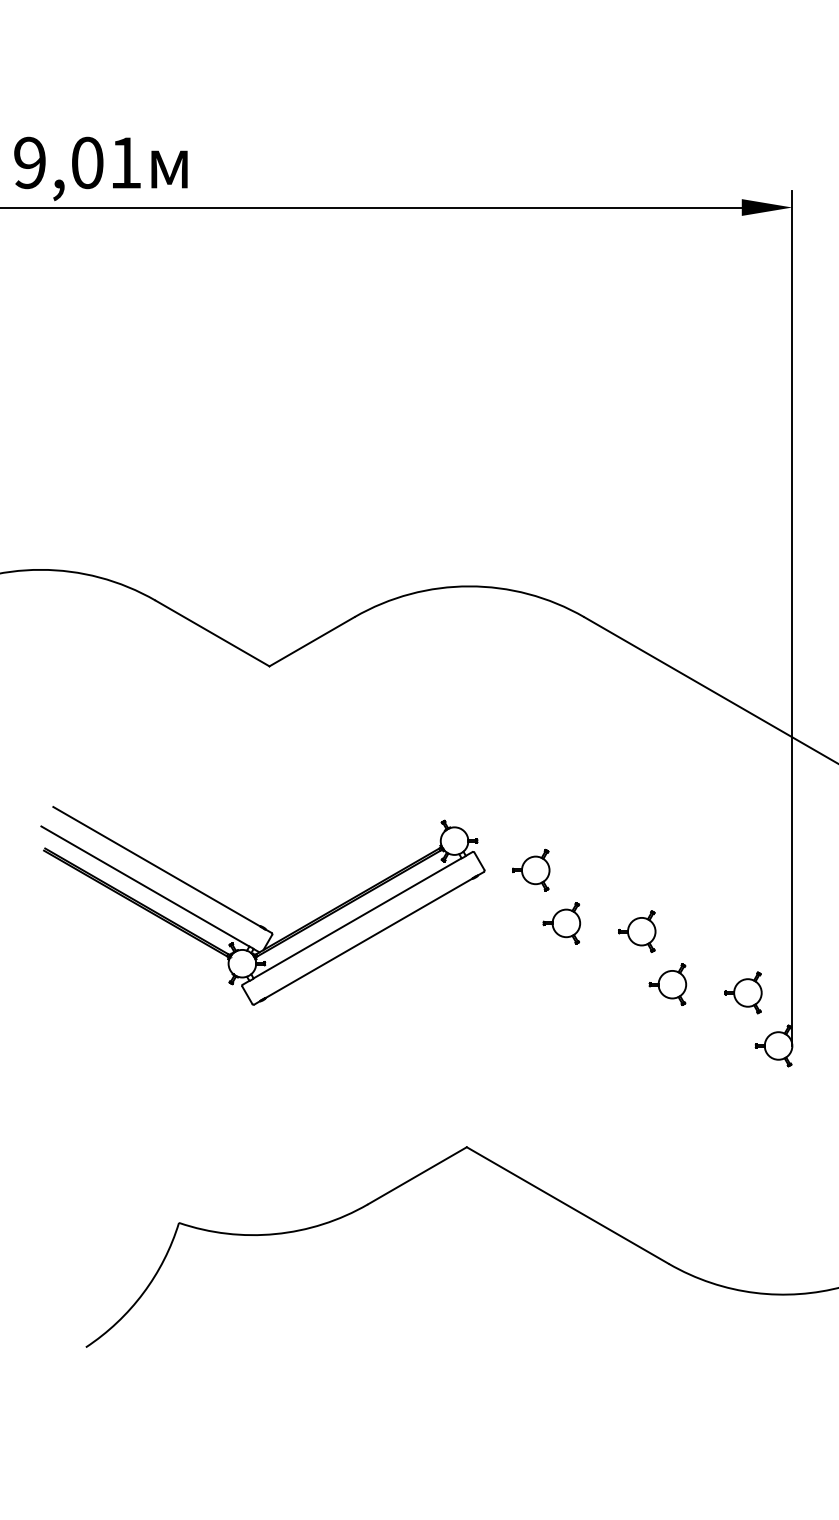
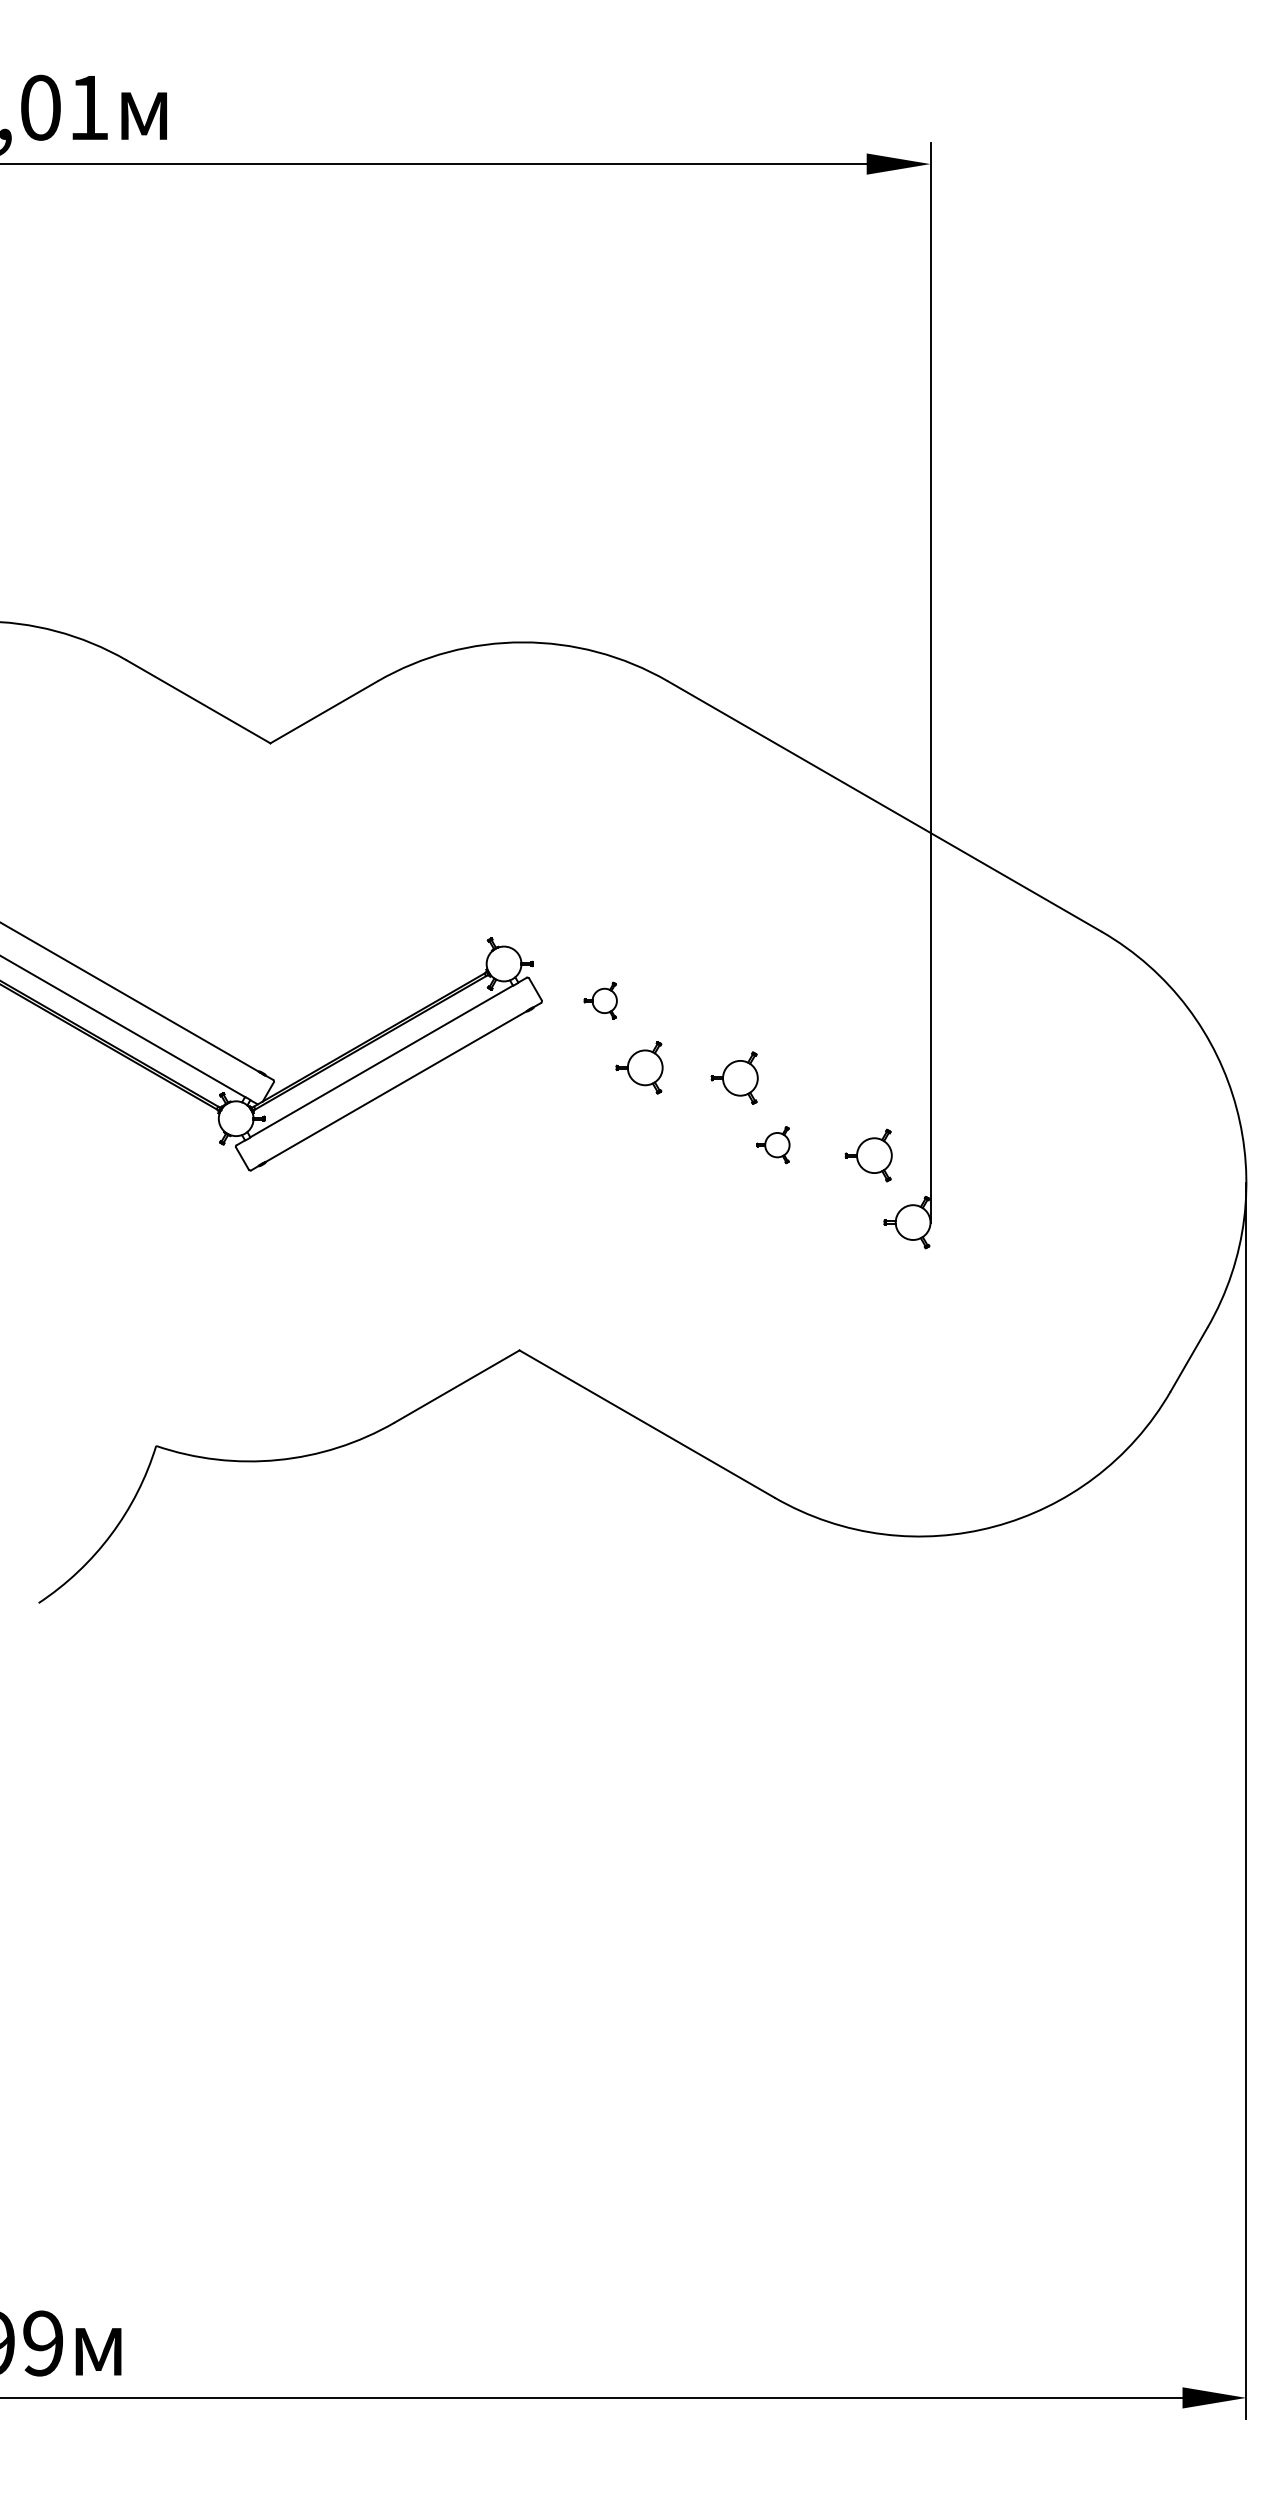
part: (530, 870) -> (600, 1000), size x0.7
part: (667, 984) -> (773, 1144), size x0.7

